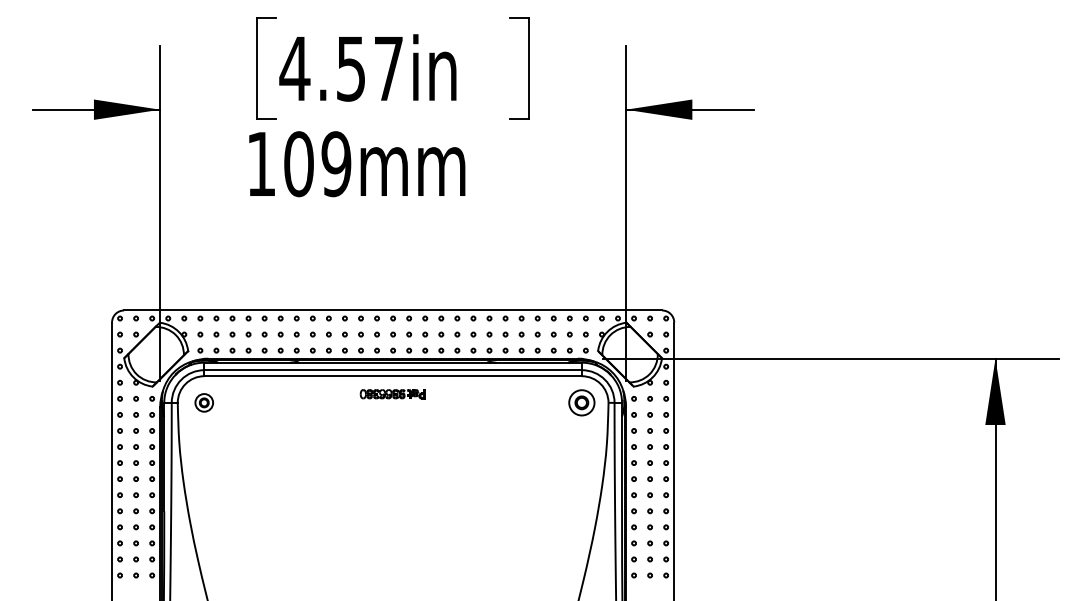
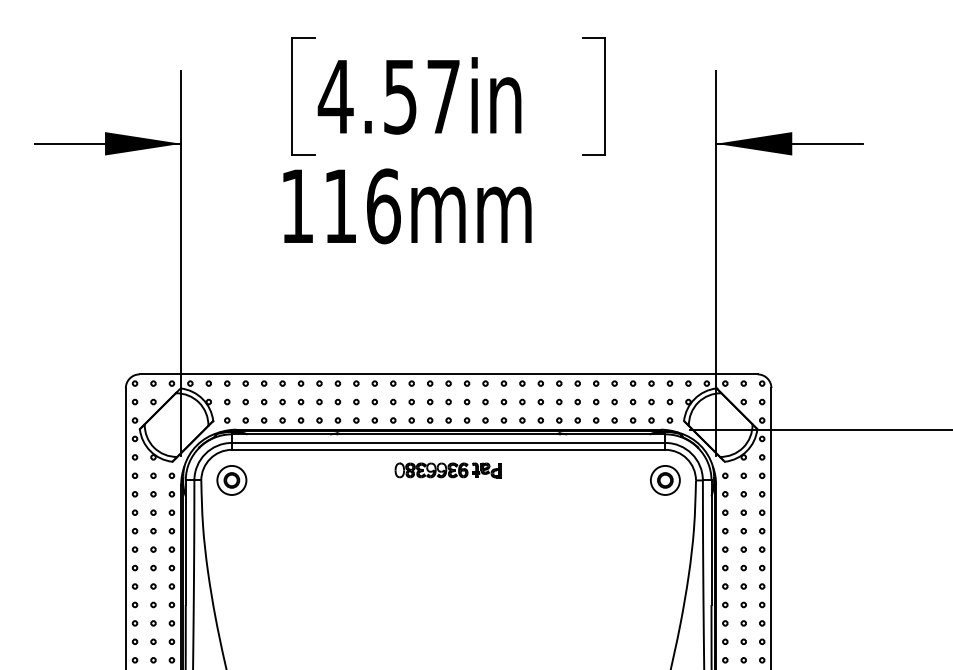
text: (317, 164) -> (361, 206), 109mm -> 116mm
part: (392, 394) -> (447, 470), size x1.43
part: (203, 402) -> (230, 480), size x1.43

